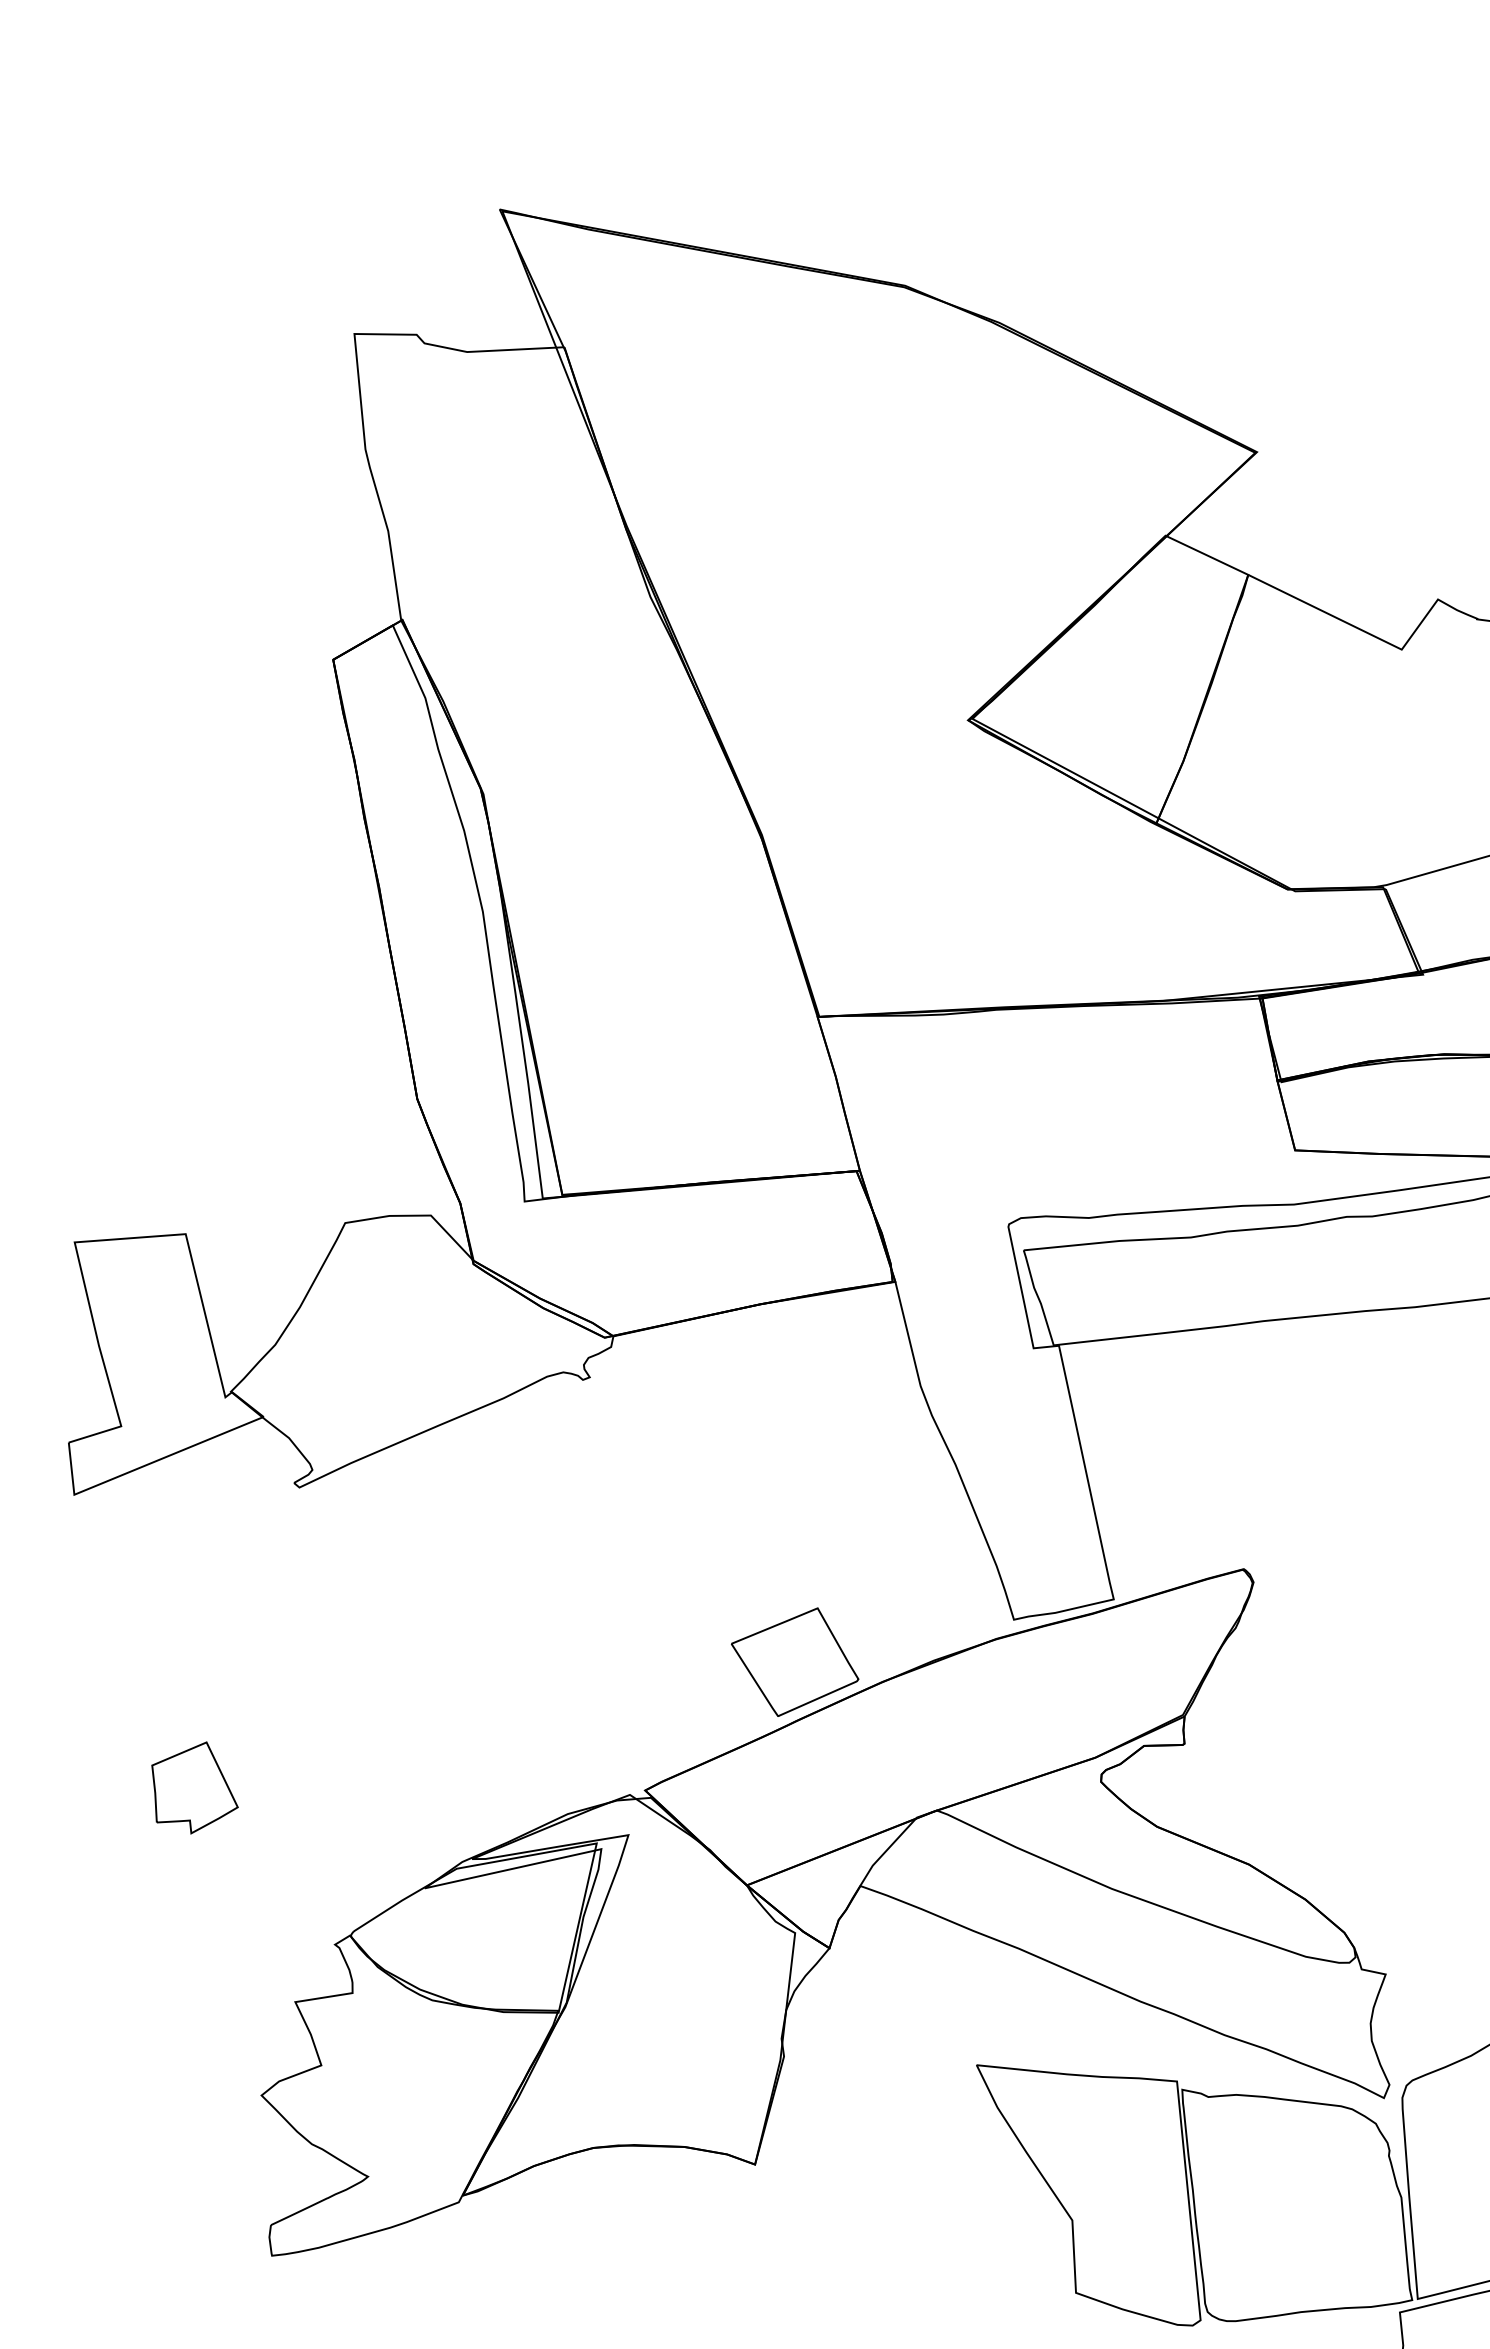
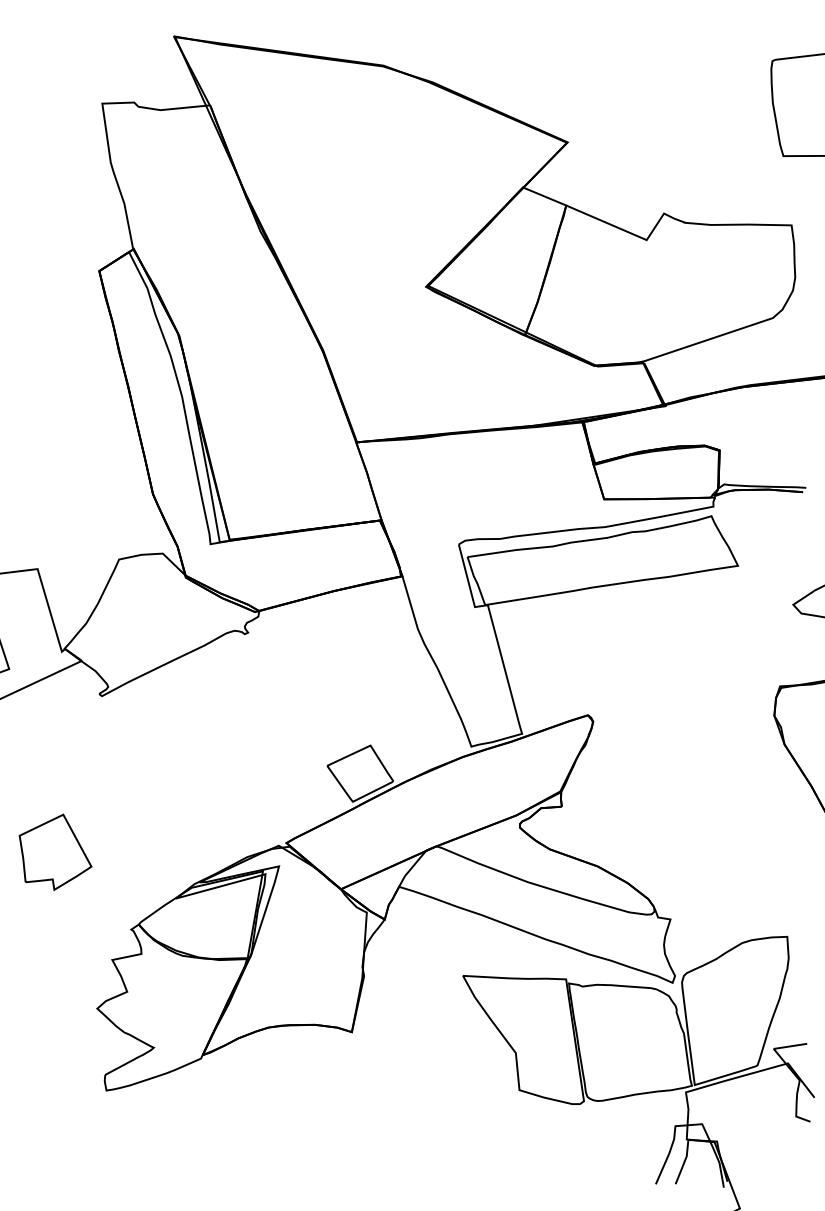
part: (194, 1787) -> (55, 852), size x1.6

